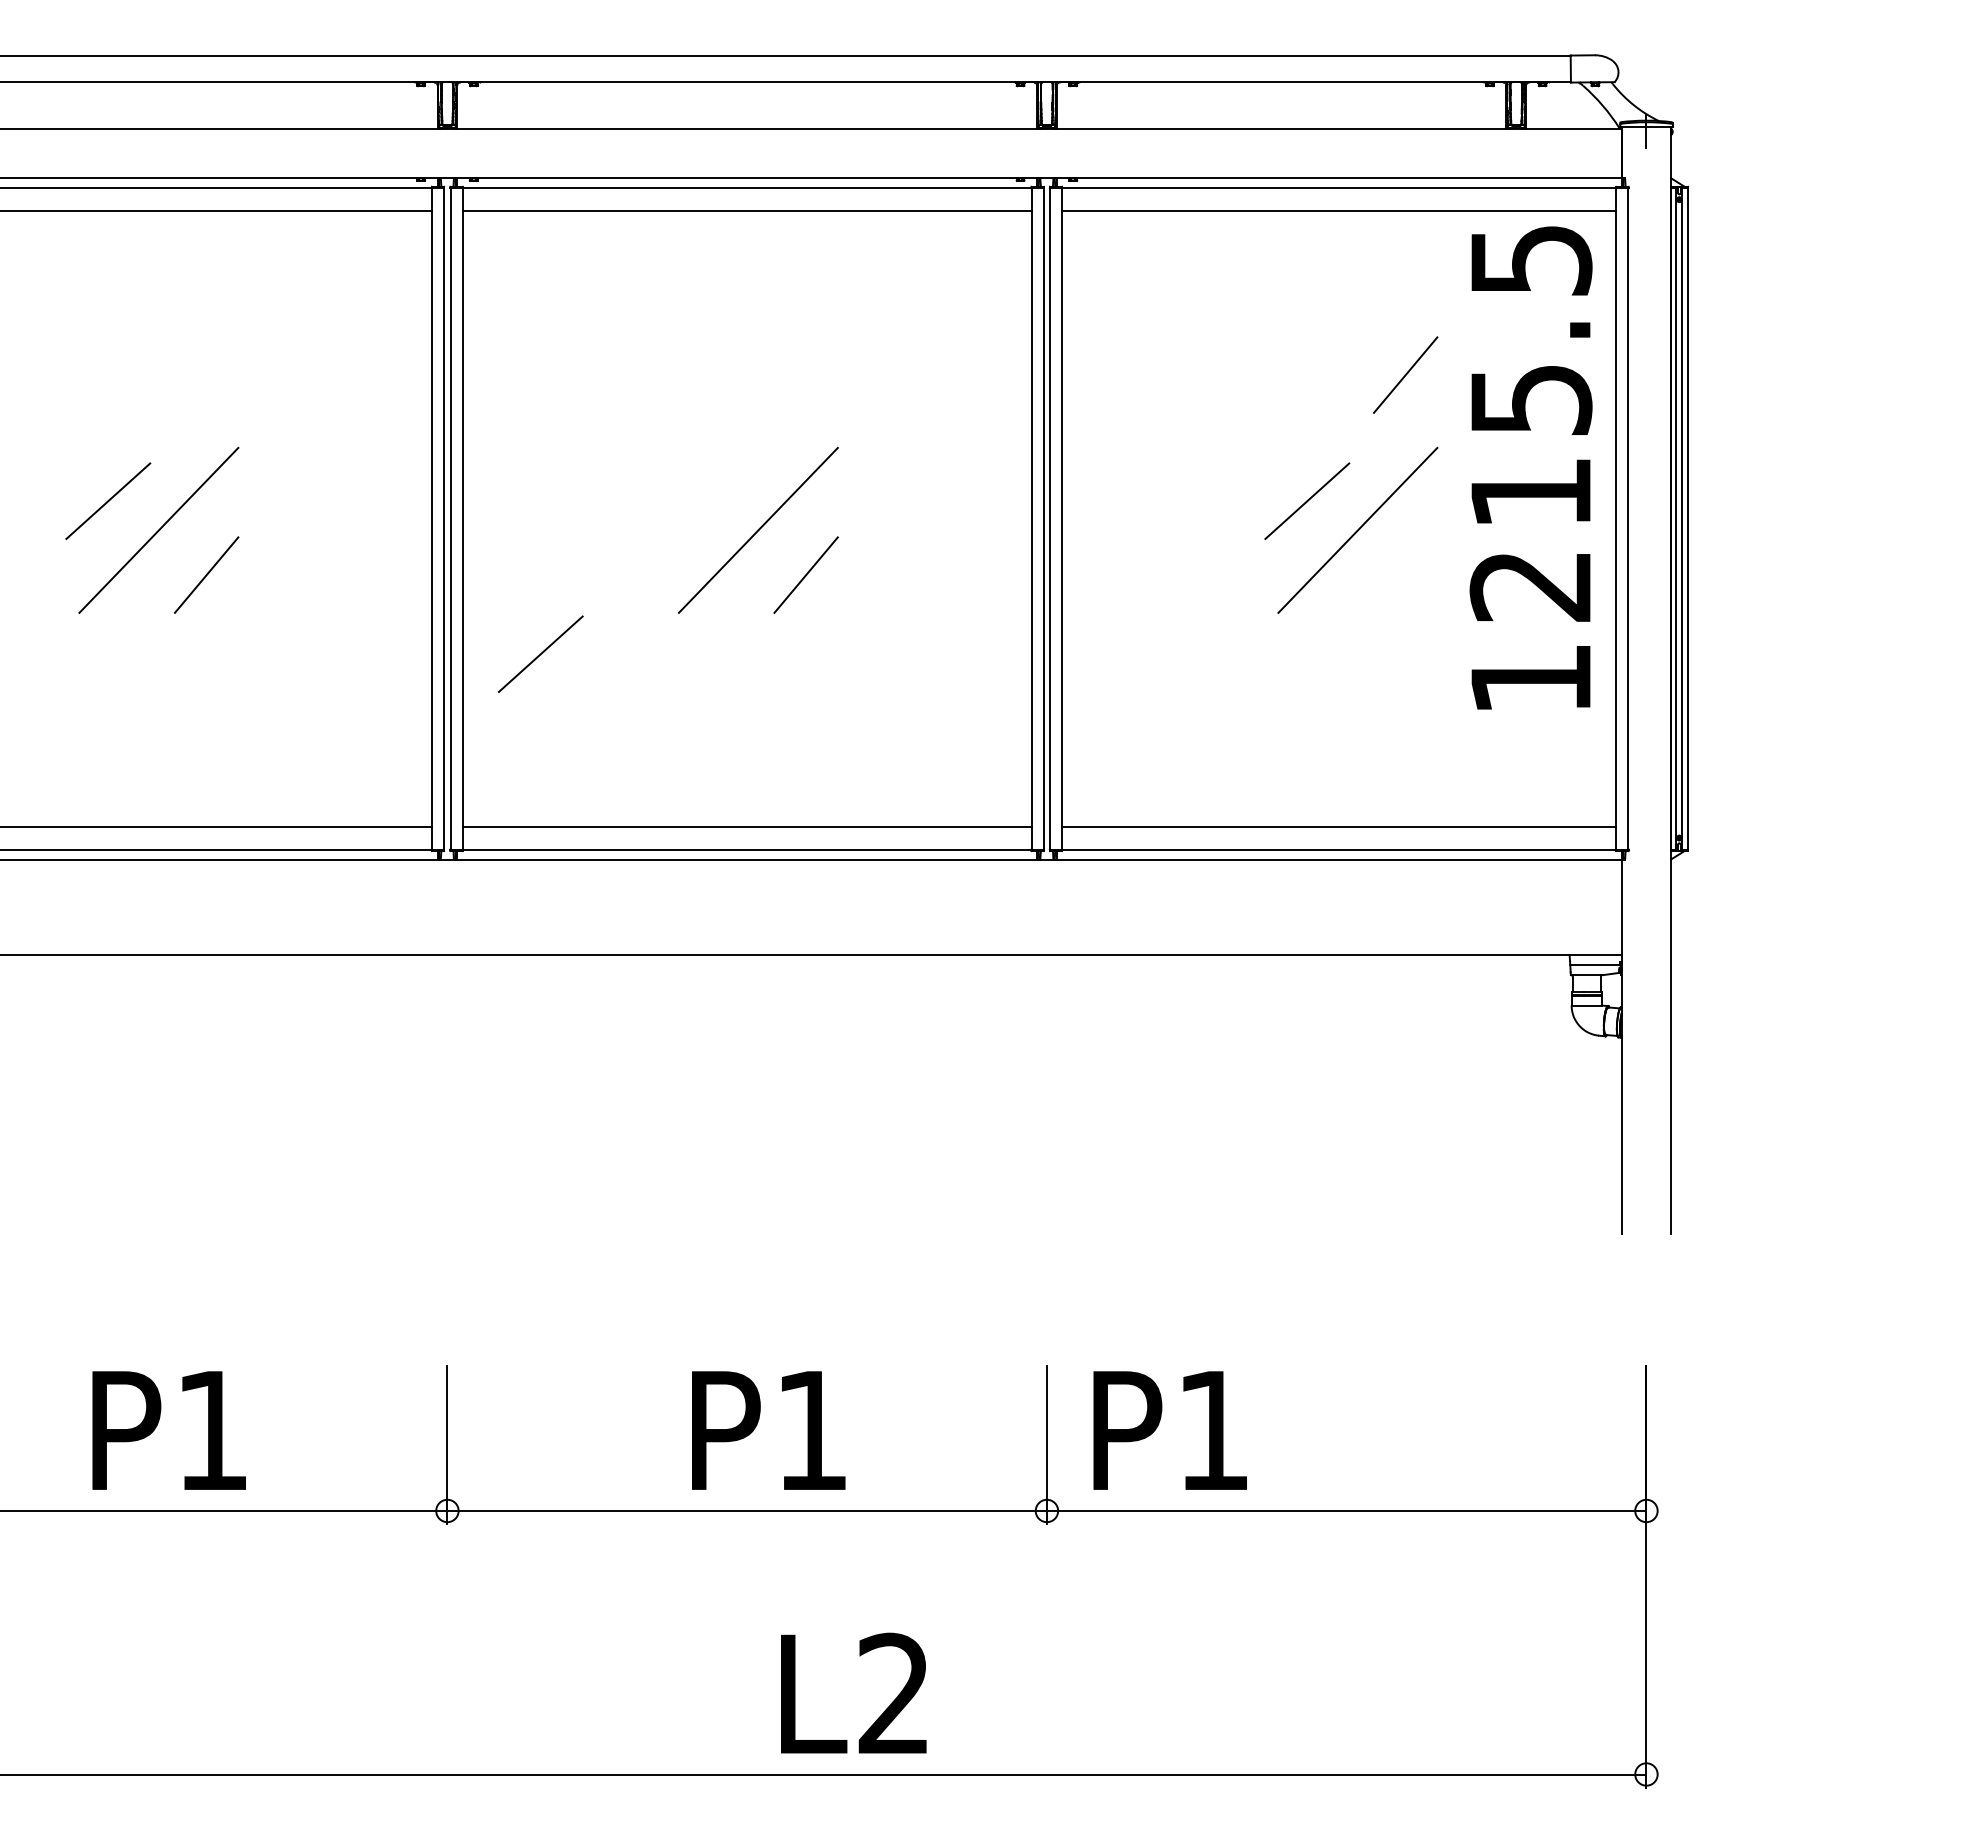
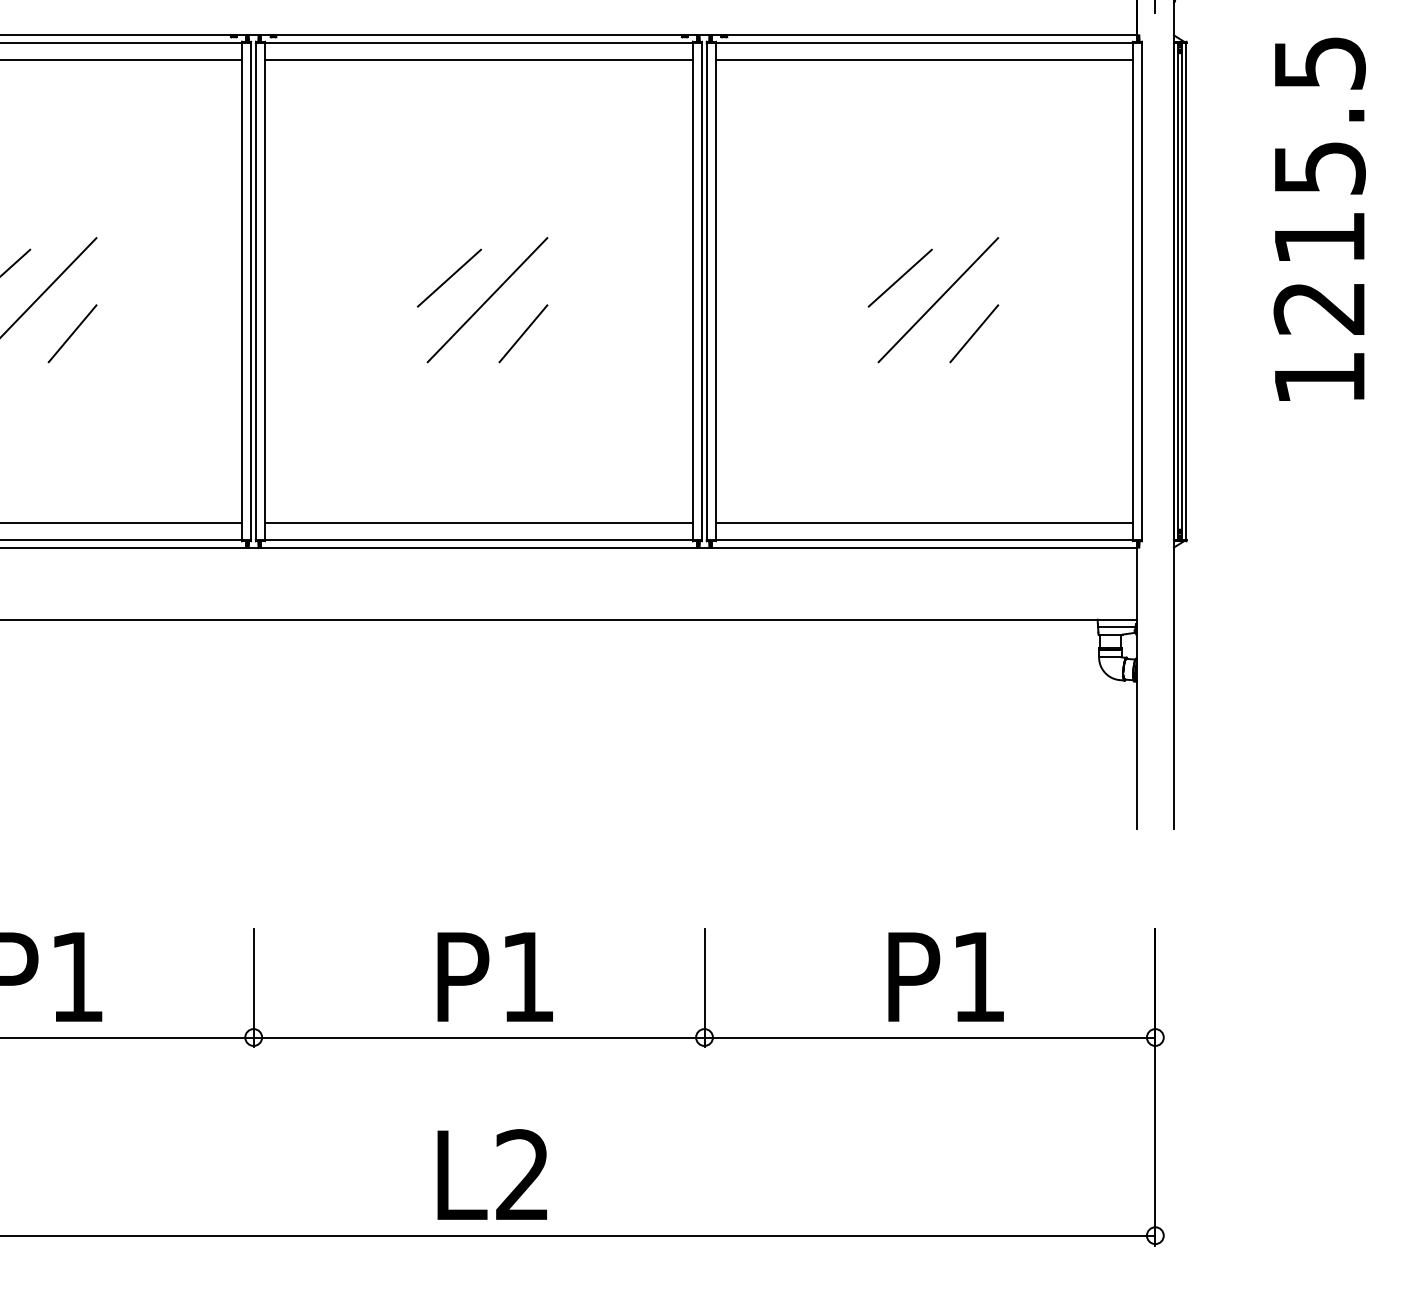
line: (1405, 374) -> (974, 333), moved
text: (1530, 467) -> (1319, 218), moved
line: (540, 653) -> (449, 277), moved
text: (1169, 1430) -> (945, 977), moved
text: (853, 1692) -> (492, 1174), moved

